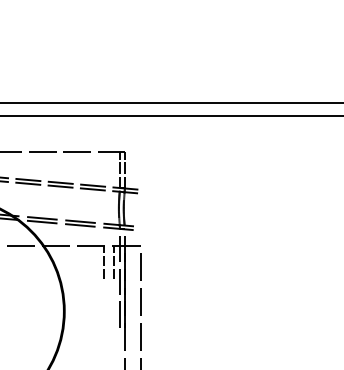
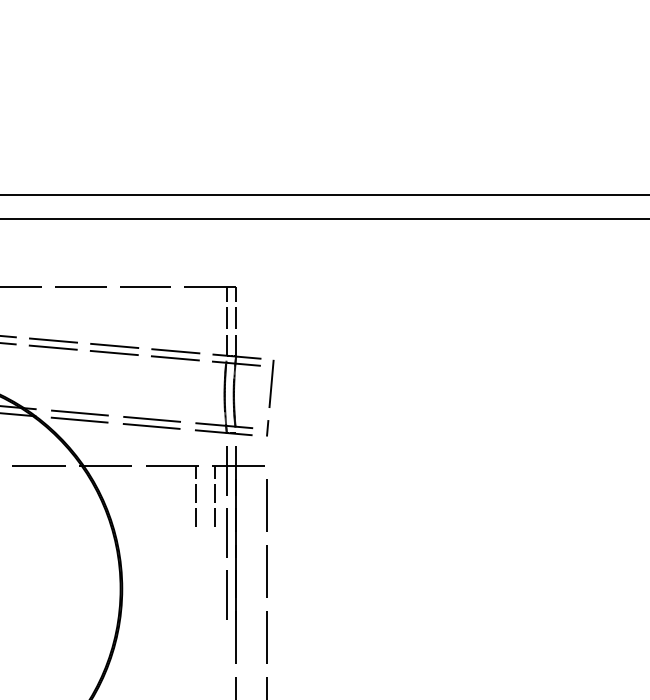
line: (142, 210) -> (269, 398), added

